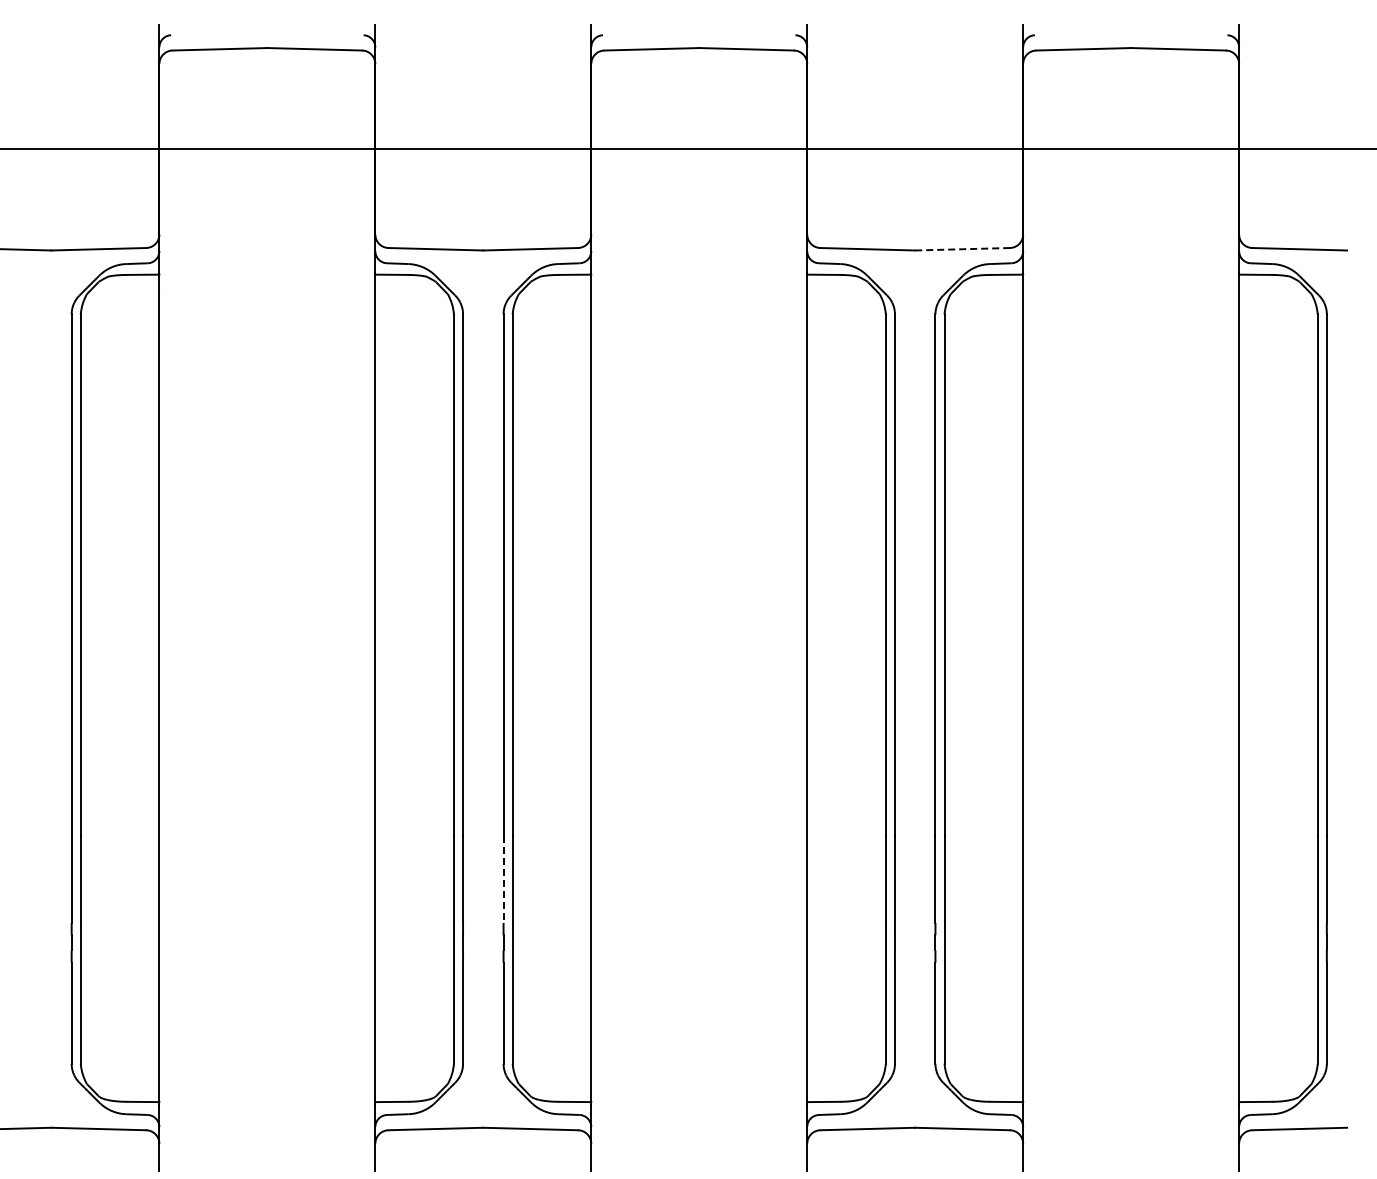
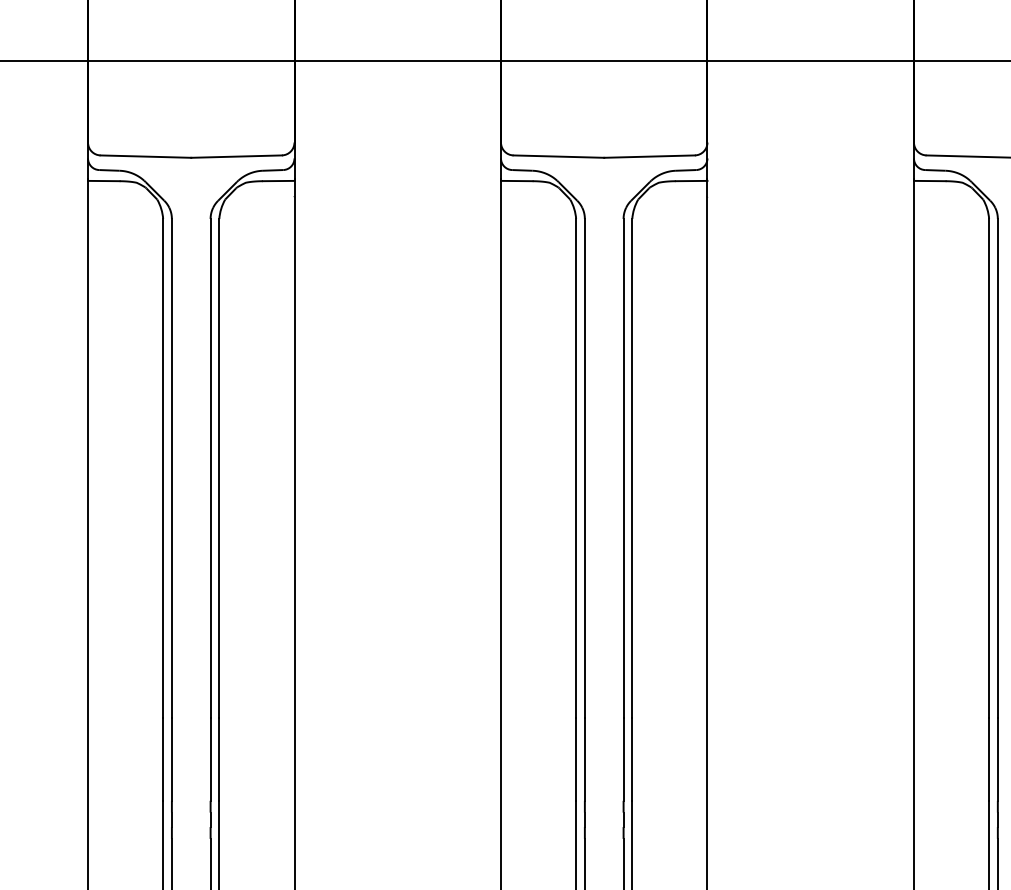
line: (963, 249) -> (650, 156), dashed -> solid
line: (503, 879) -> (210, 759), dashed -> solid

